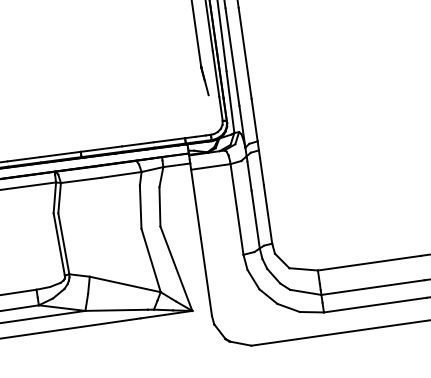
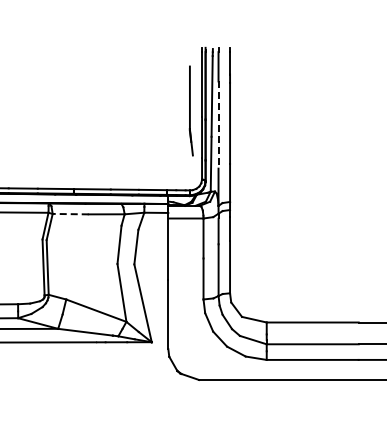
line: (232, 57) -> (218, 125), solid -> dashed
line: (80, 180) -> (70, 214), solid -> dashed

